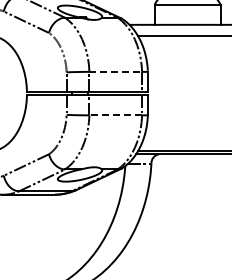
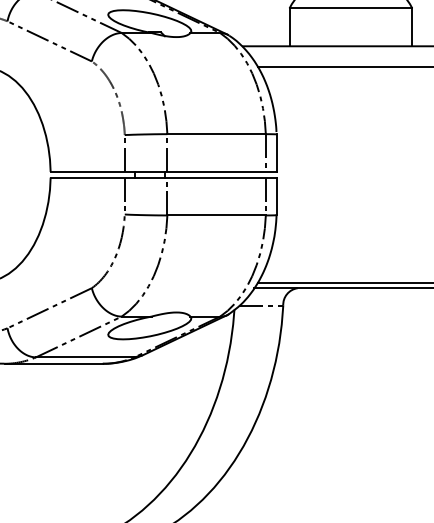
line: (116, 71) -> (217, 133), dashed -> solid
line: (115, 115) -> (216, 215), dashed -> solid

